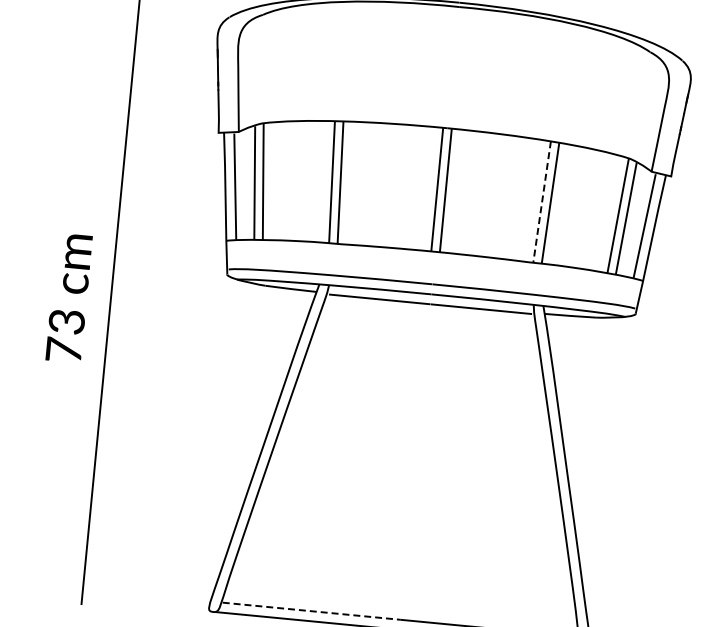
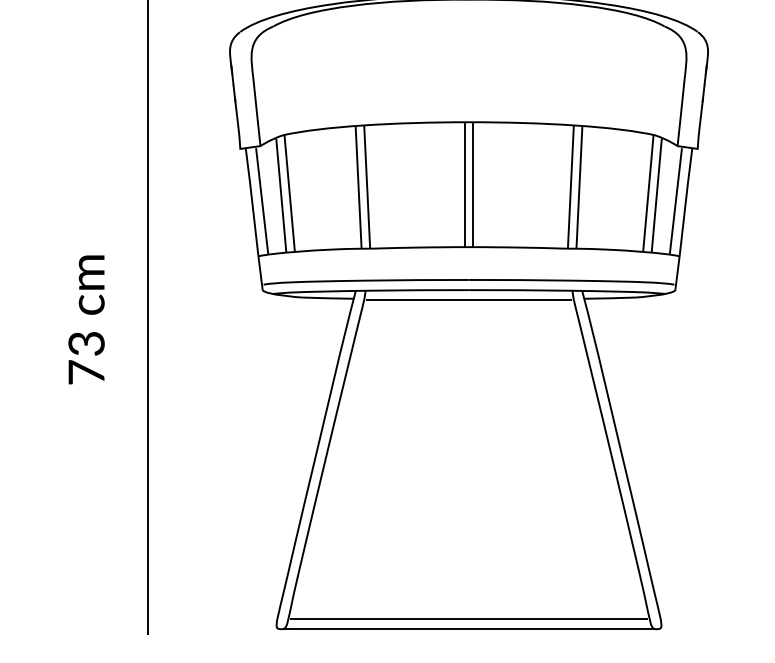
line: (541, 202) -> (570, 187), dashed -> solid
text: (69, 297) -> (86, 319), moved
line: (311, 610) -> (379, 618), dashed -> solid

